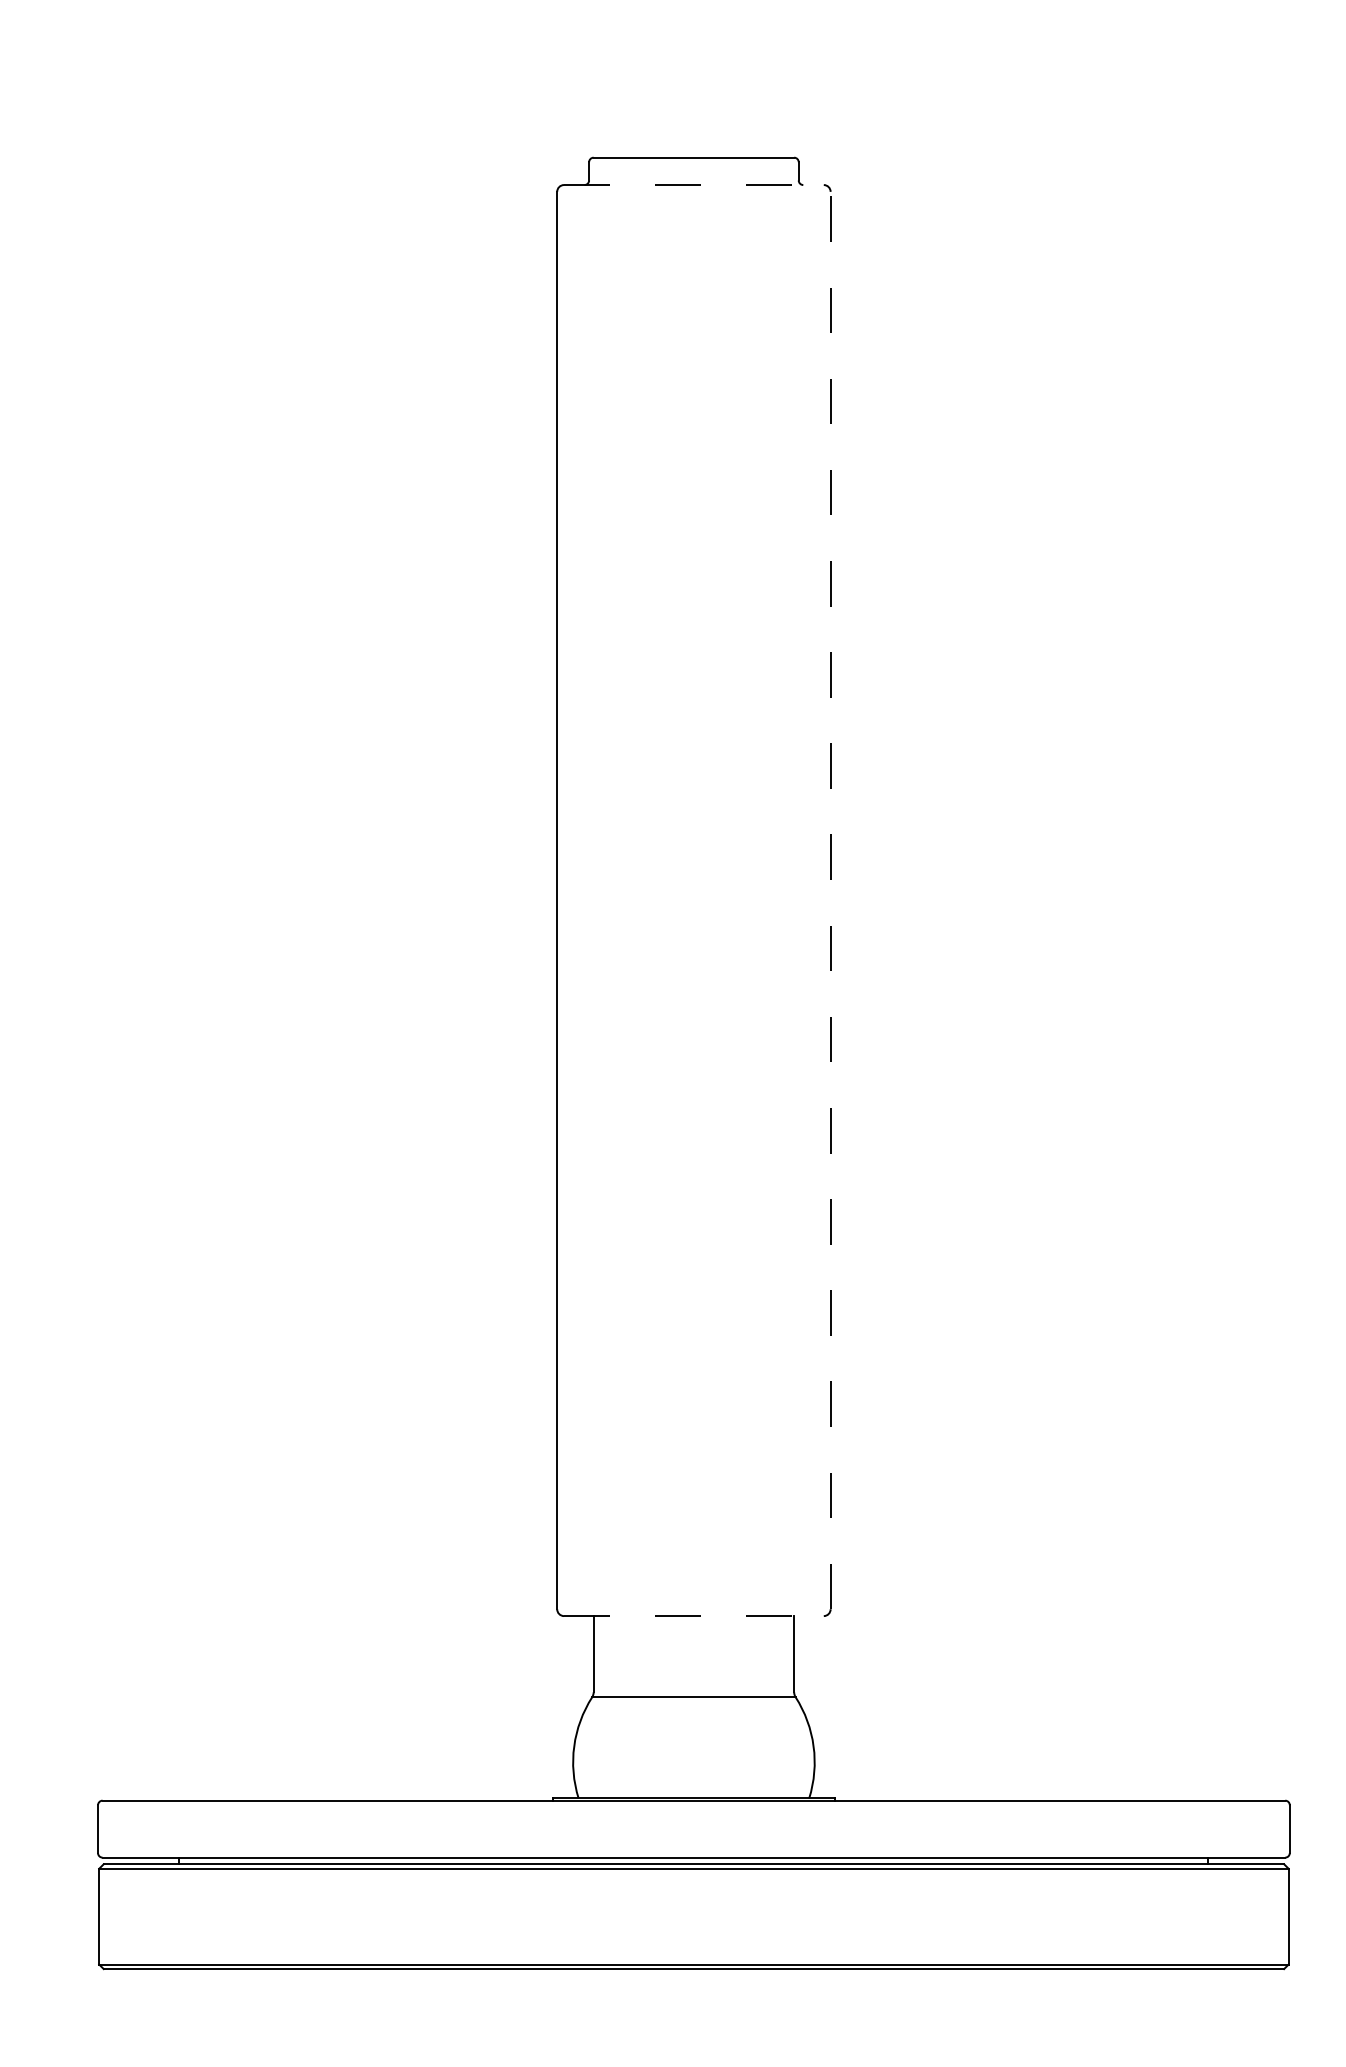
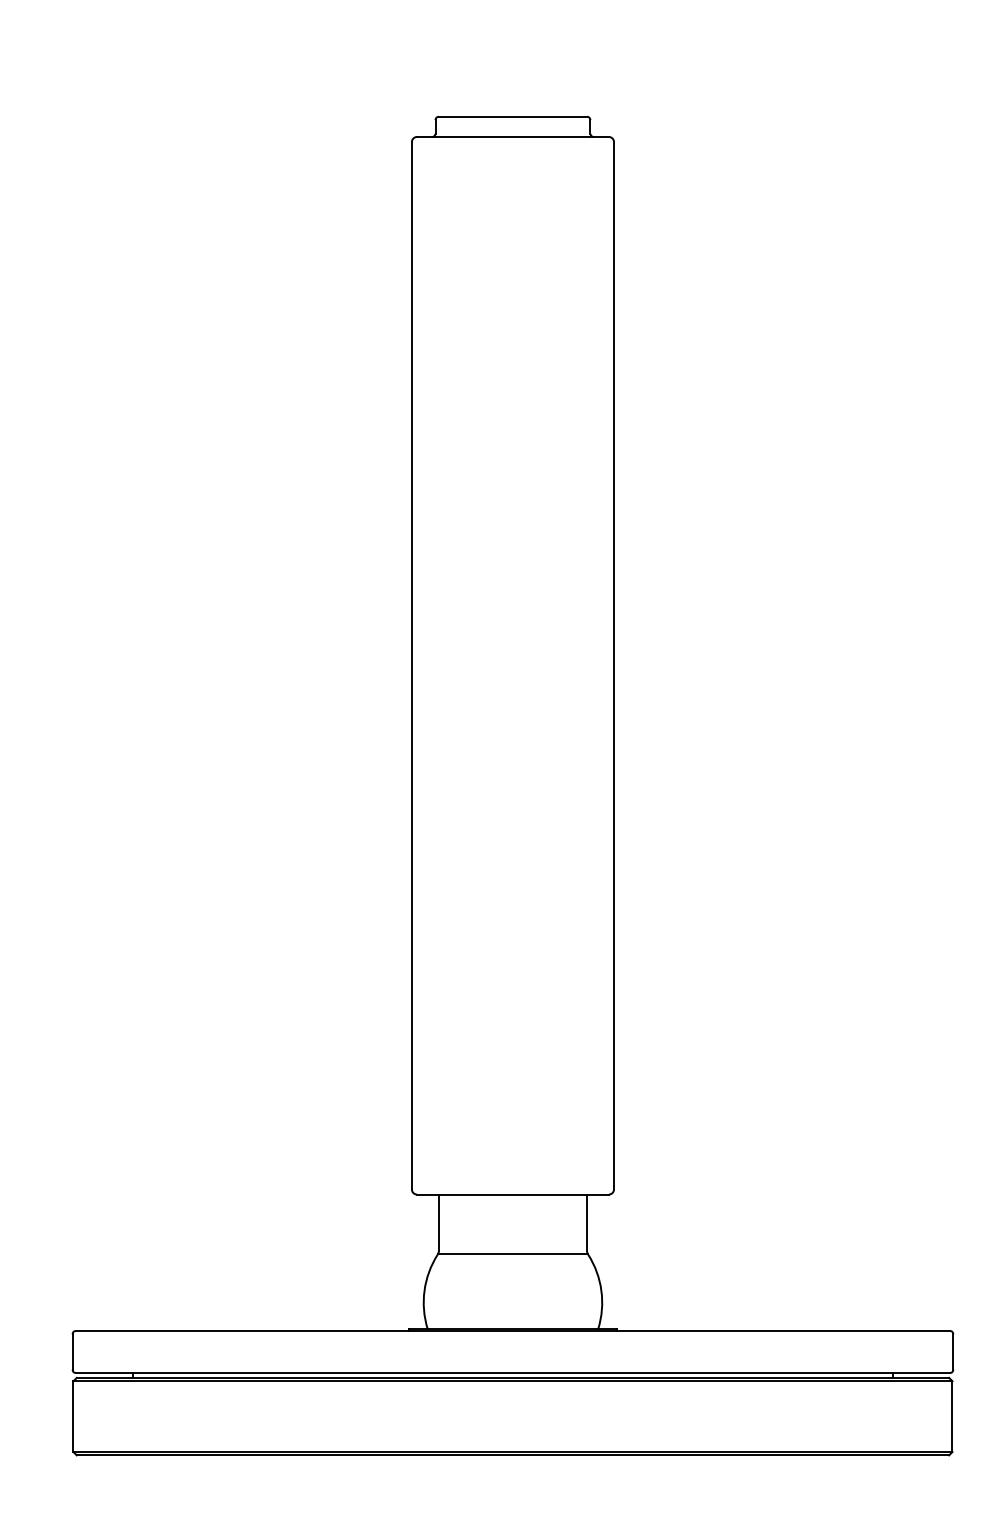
line: (693, 185) -> (512, 137), dashed -> solid
line: (830, 900) -> (613, 665), dashed -> solid
line: (693, 1616) -> (512, 1194), dashed -> solid

